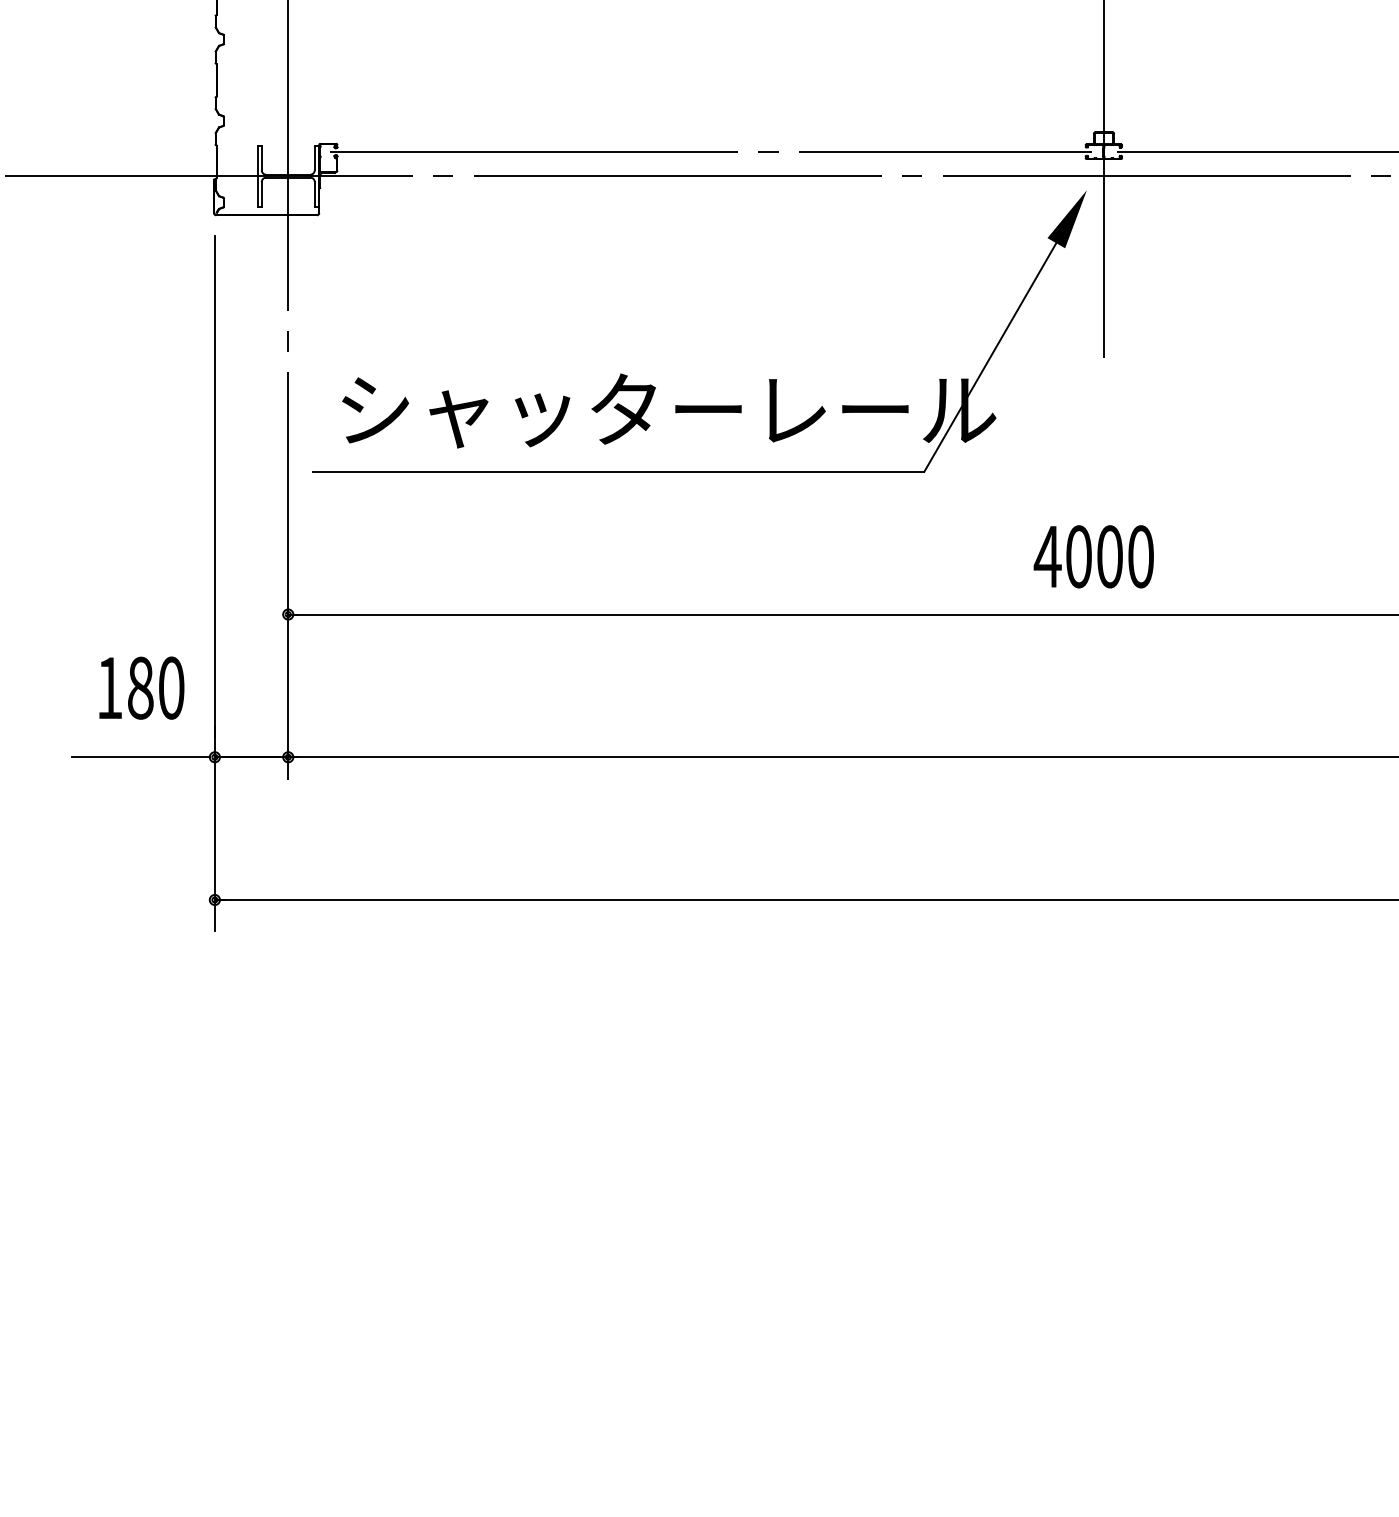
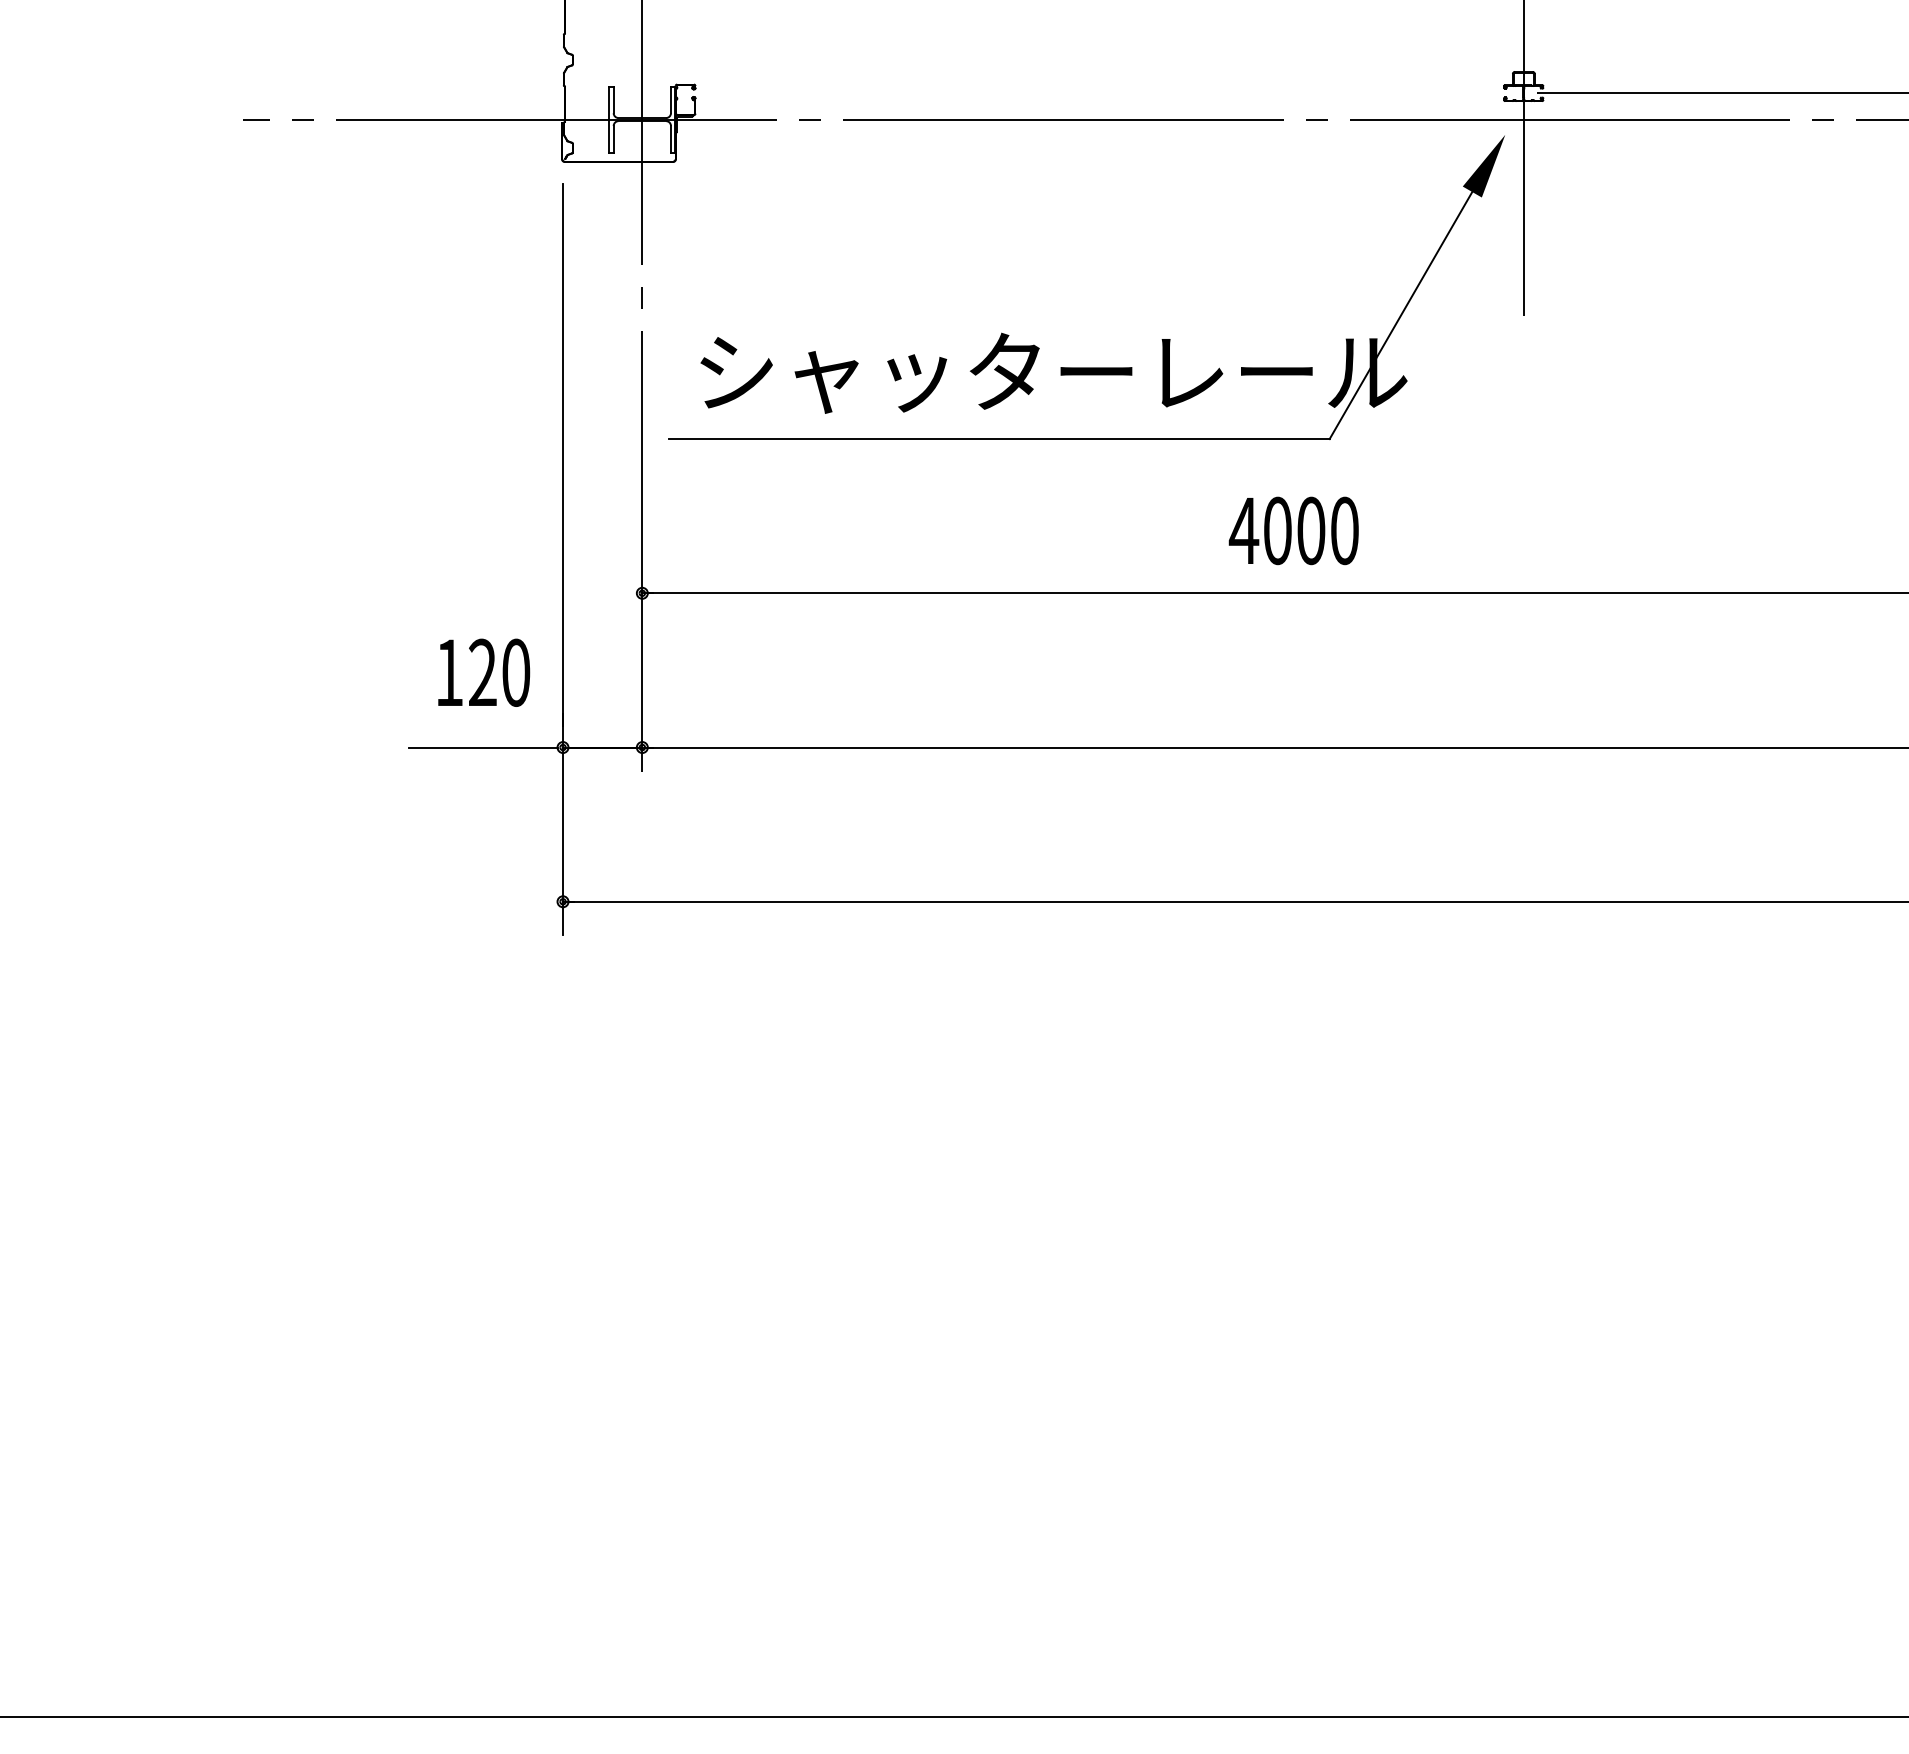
line: (710, 152) -> (1098, 93), removed
text: (1093, 556) -> (1293, 530), moved
text: (140, 687) -> (482, 672), 180 -> 120

